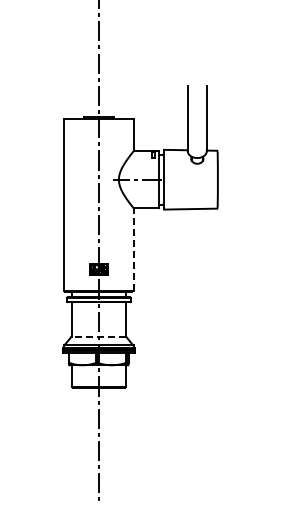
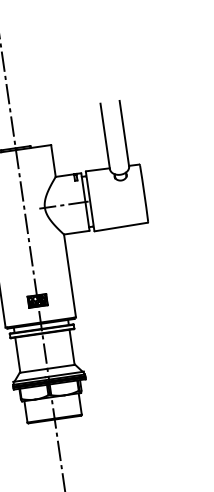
line: (133, 249) -> (69, 275), dashed -> solid
line: (98, 337) -> (47, 369), dashed -> solid

